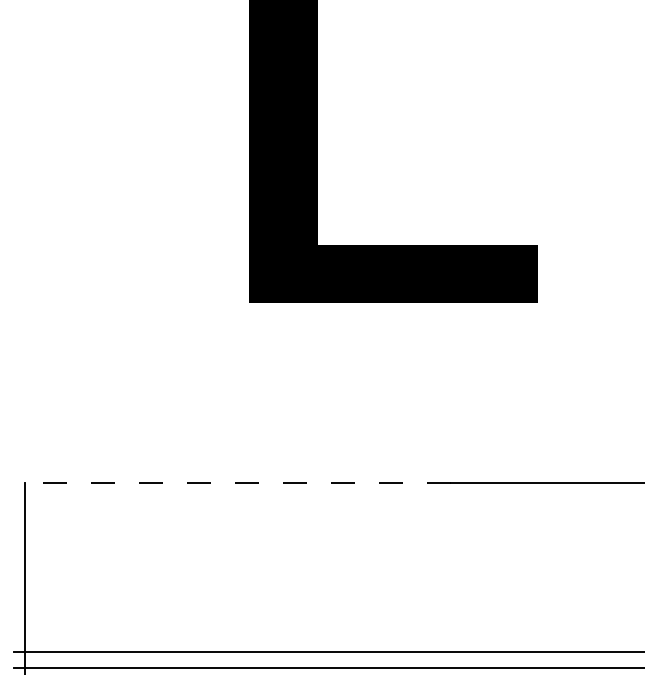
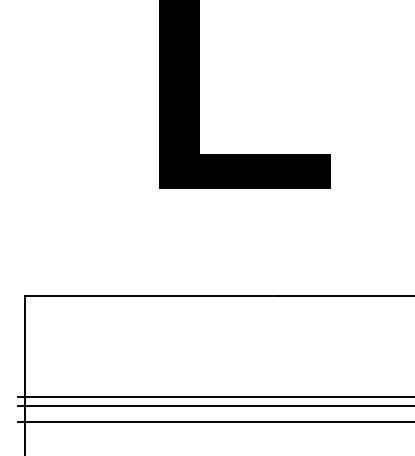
line: (237, 482) -> (151, 295), dashed -> solid

